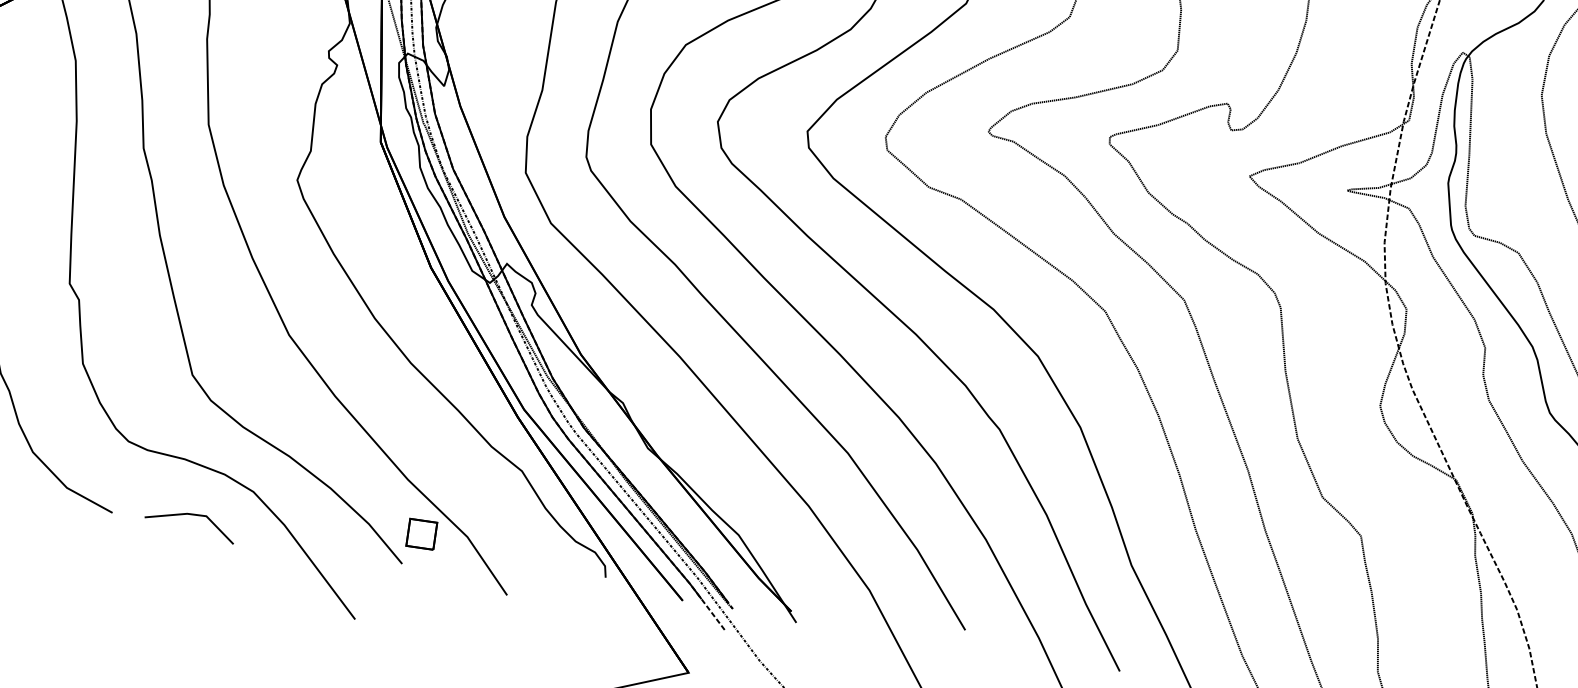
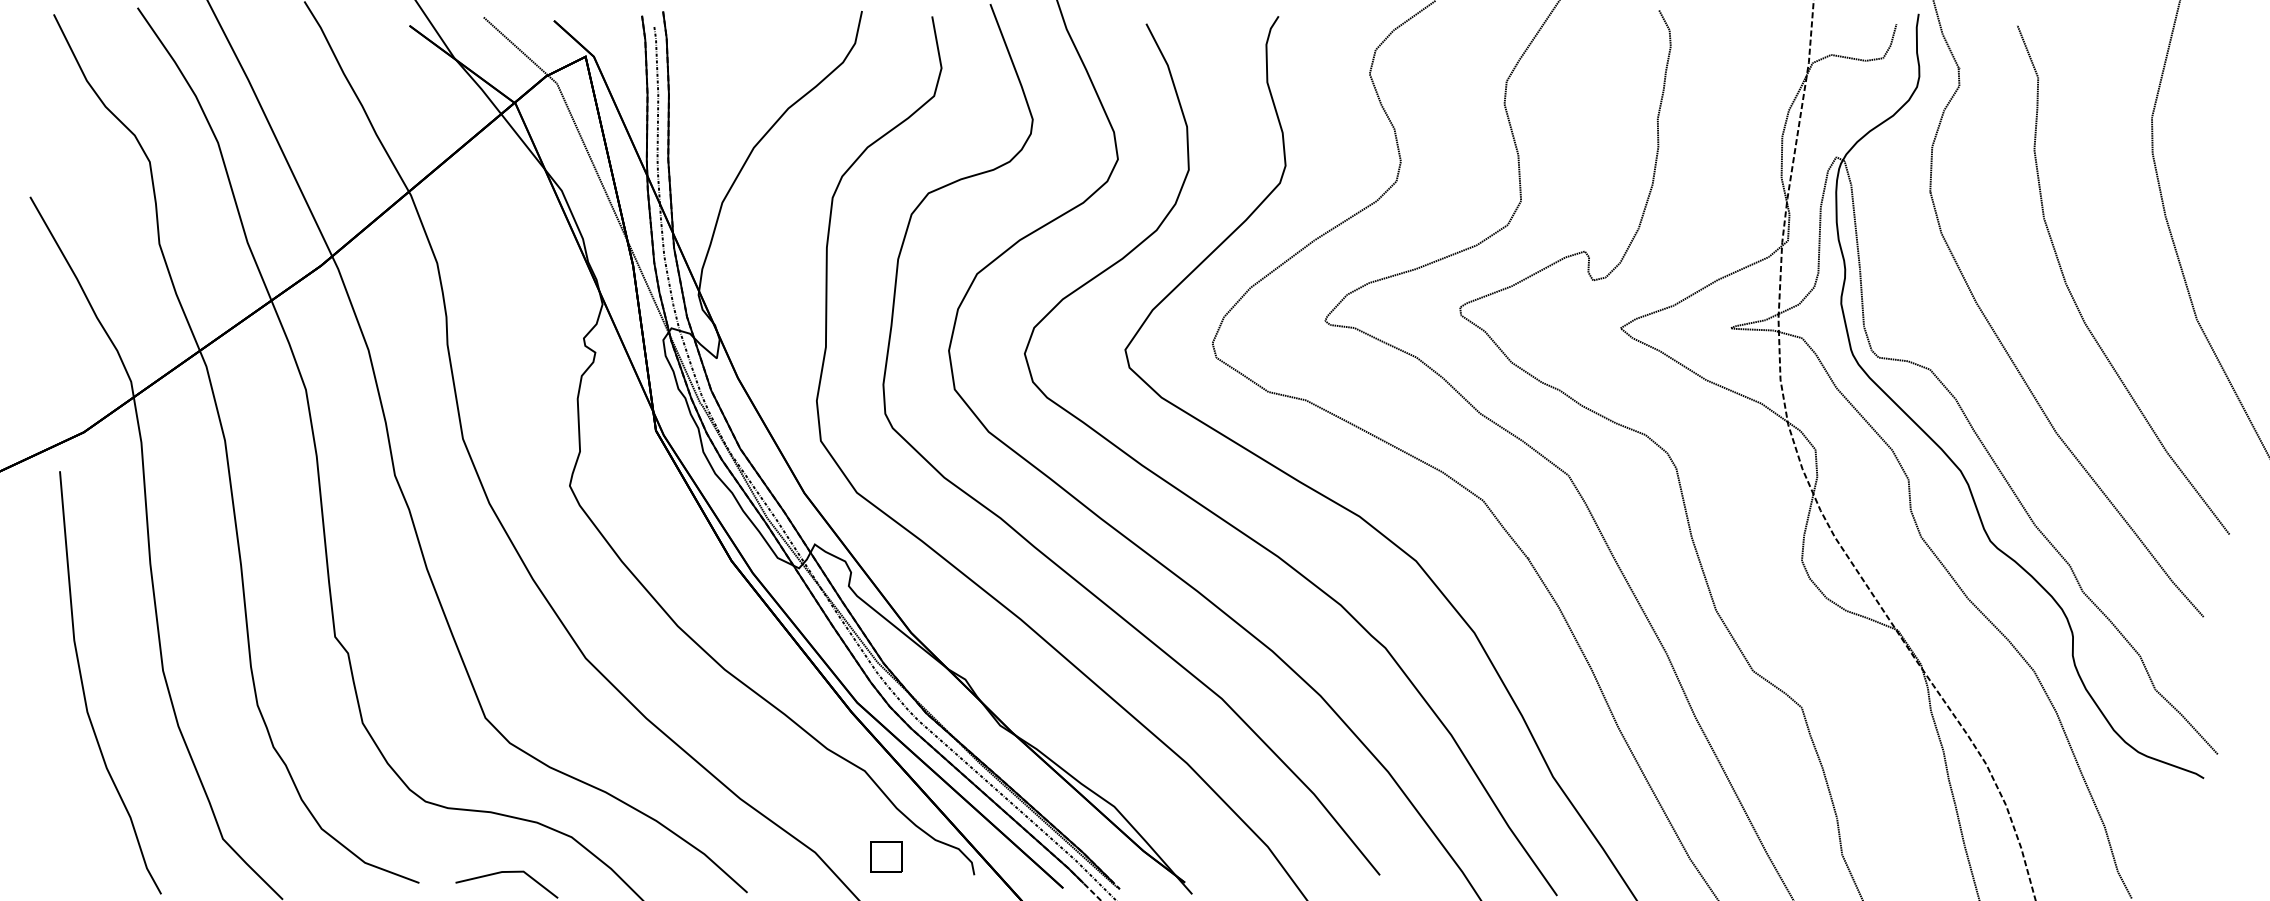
part: (421, 533) -> (886, 856), moved

